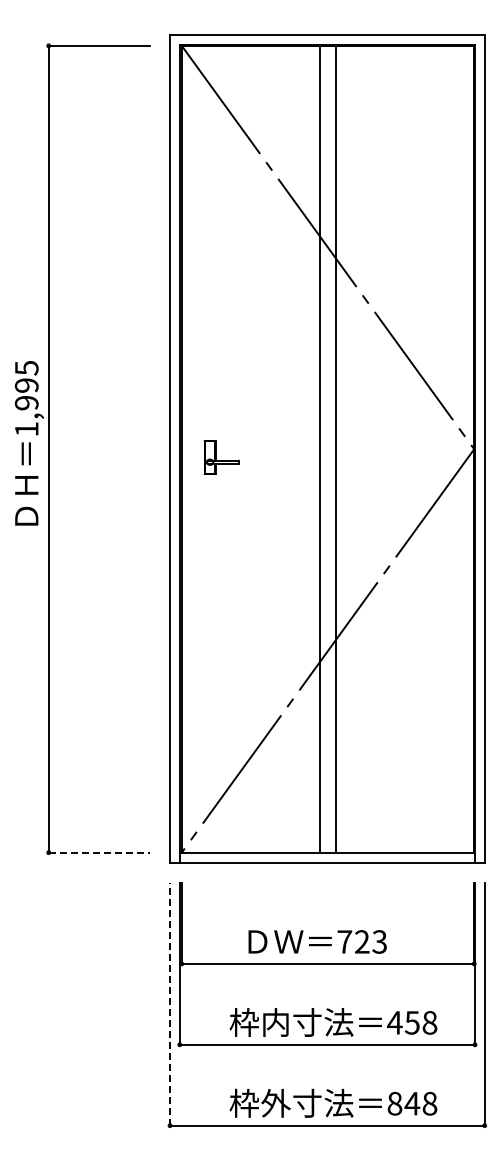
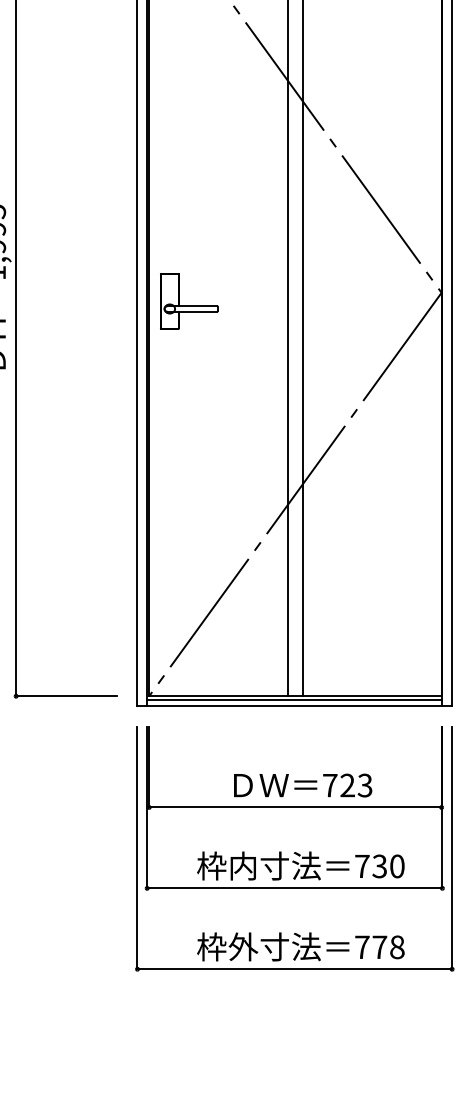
part: (221, 457) -> (188, 301), size x1.67
line: (99, 852) -> (66, 696), dashed -> solid
line: (327, 856) -> (294, 700), added
text: (317, 941) -> (302, 785), moved
line: (170, 1003) -> (137, 847), dashed -> solid
text: (412, 1022) -> (379, 866), 458 -> 730
text: (403, 1103) -> (370, 947), 848 -> 778

